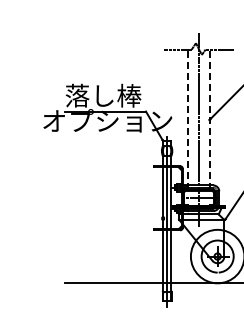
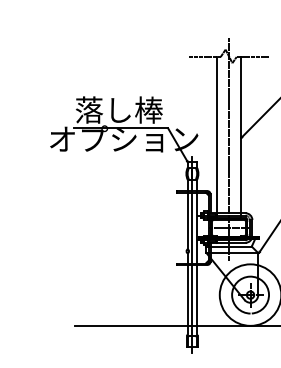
line: (188, 119) -> (217, 137), dashed -> solid
line: (209, 119) -> (241, 137), dashed -> solid

